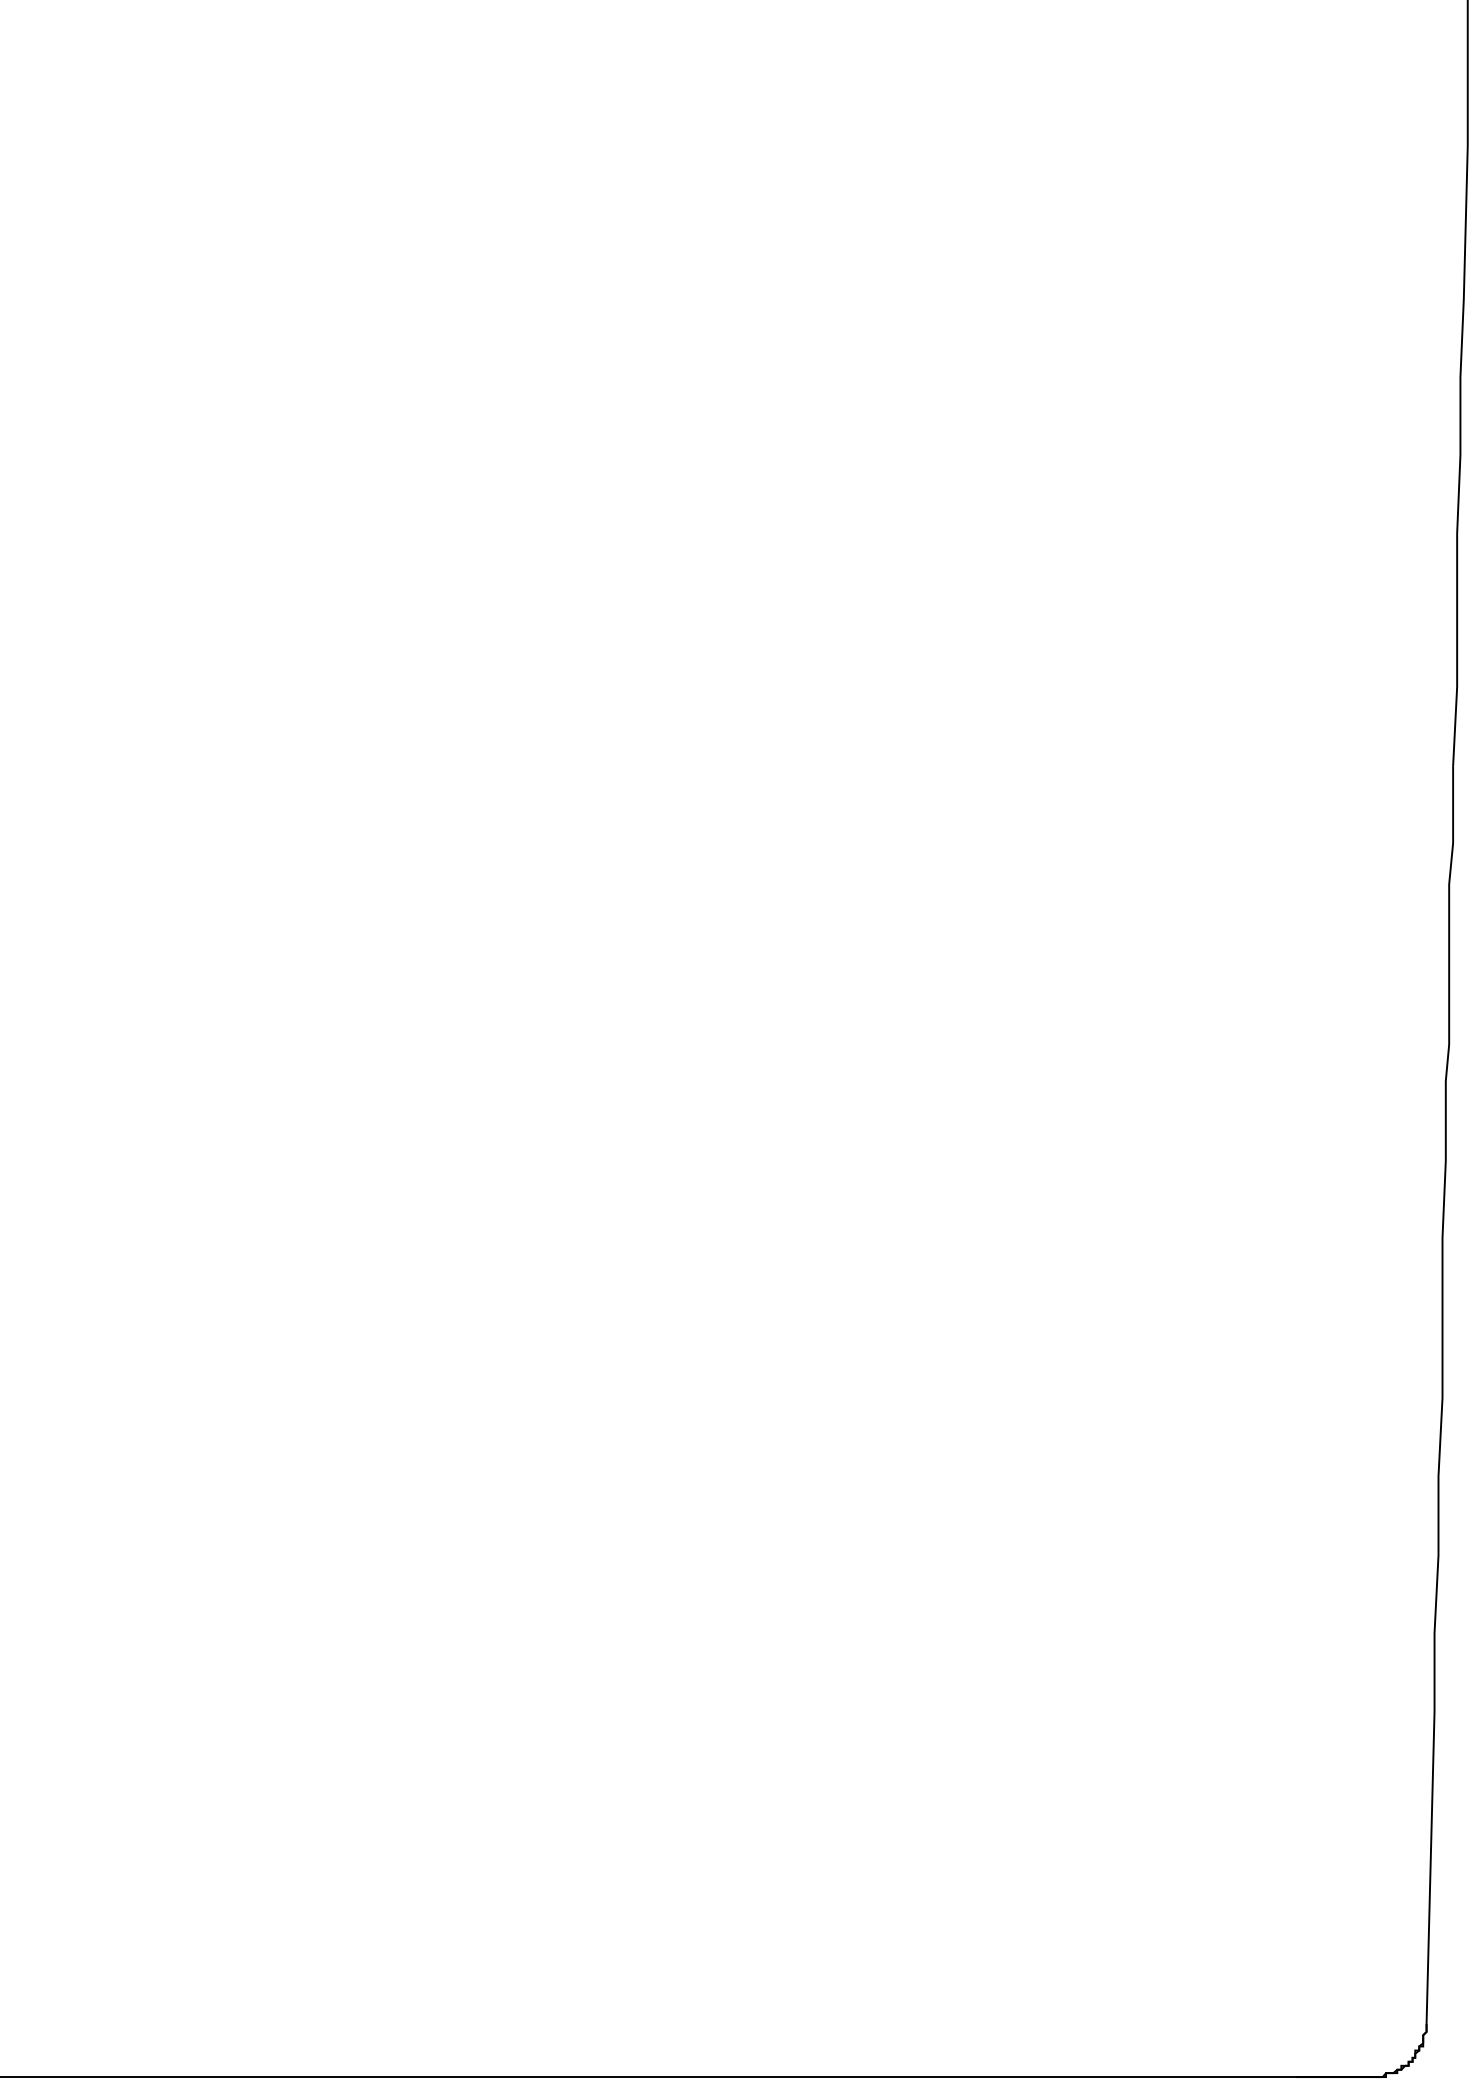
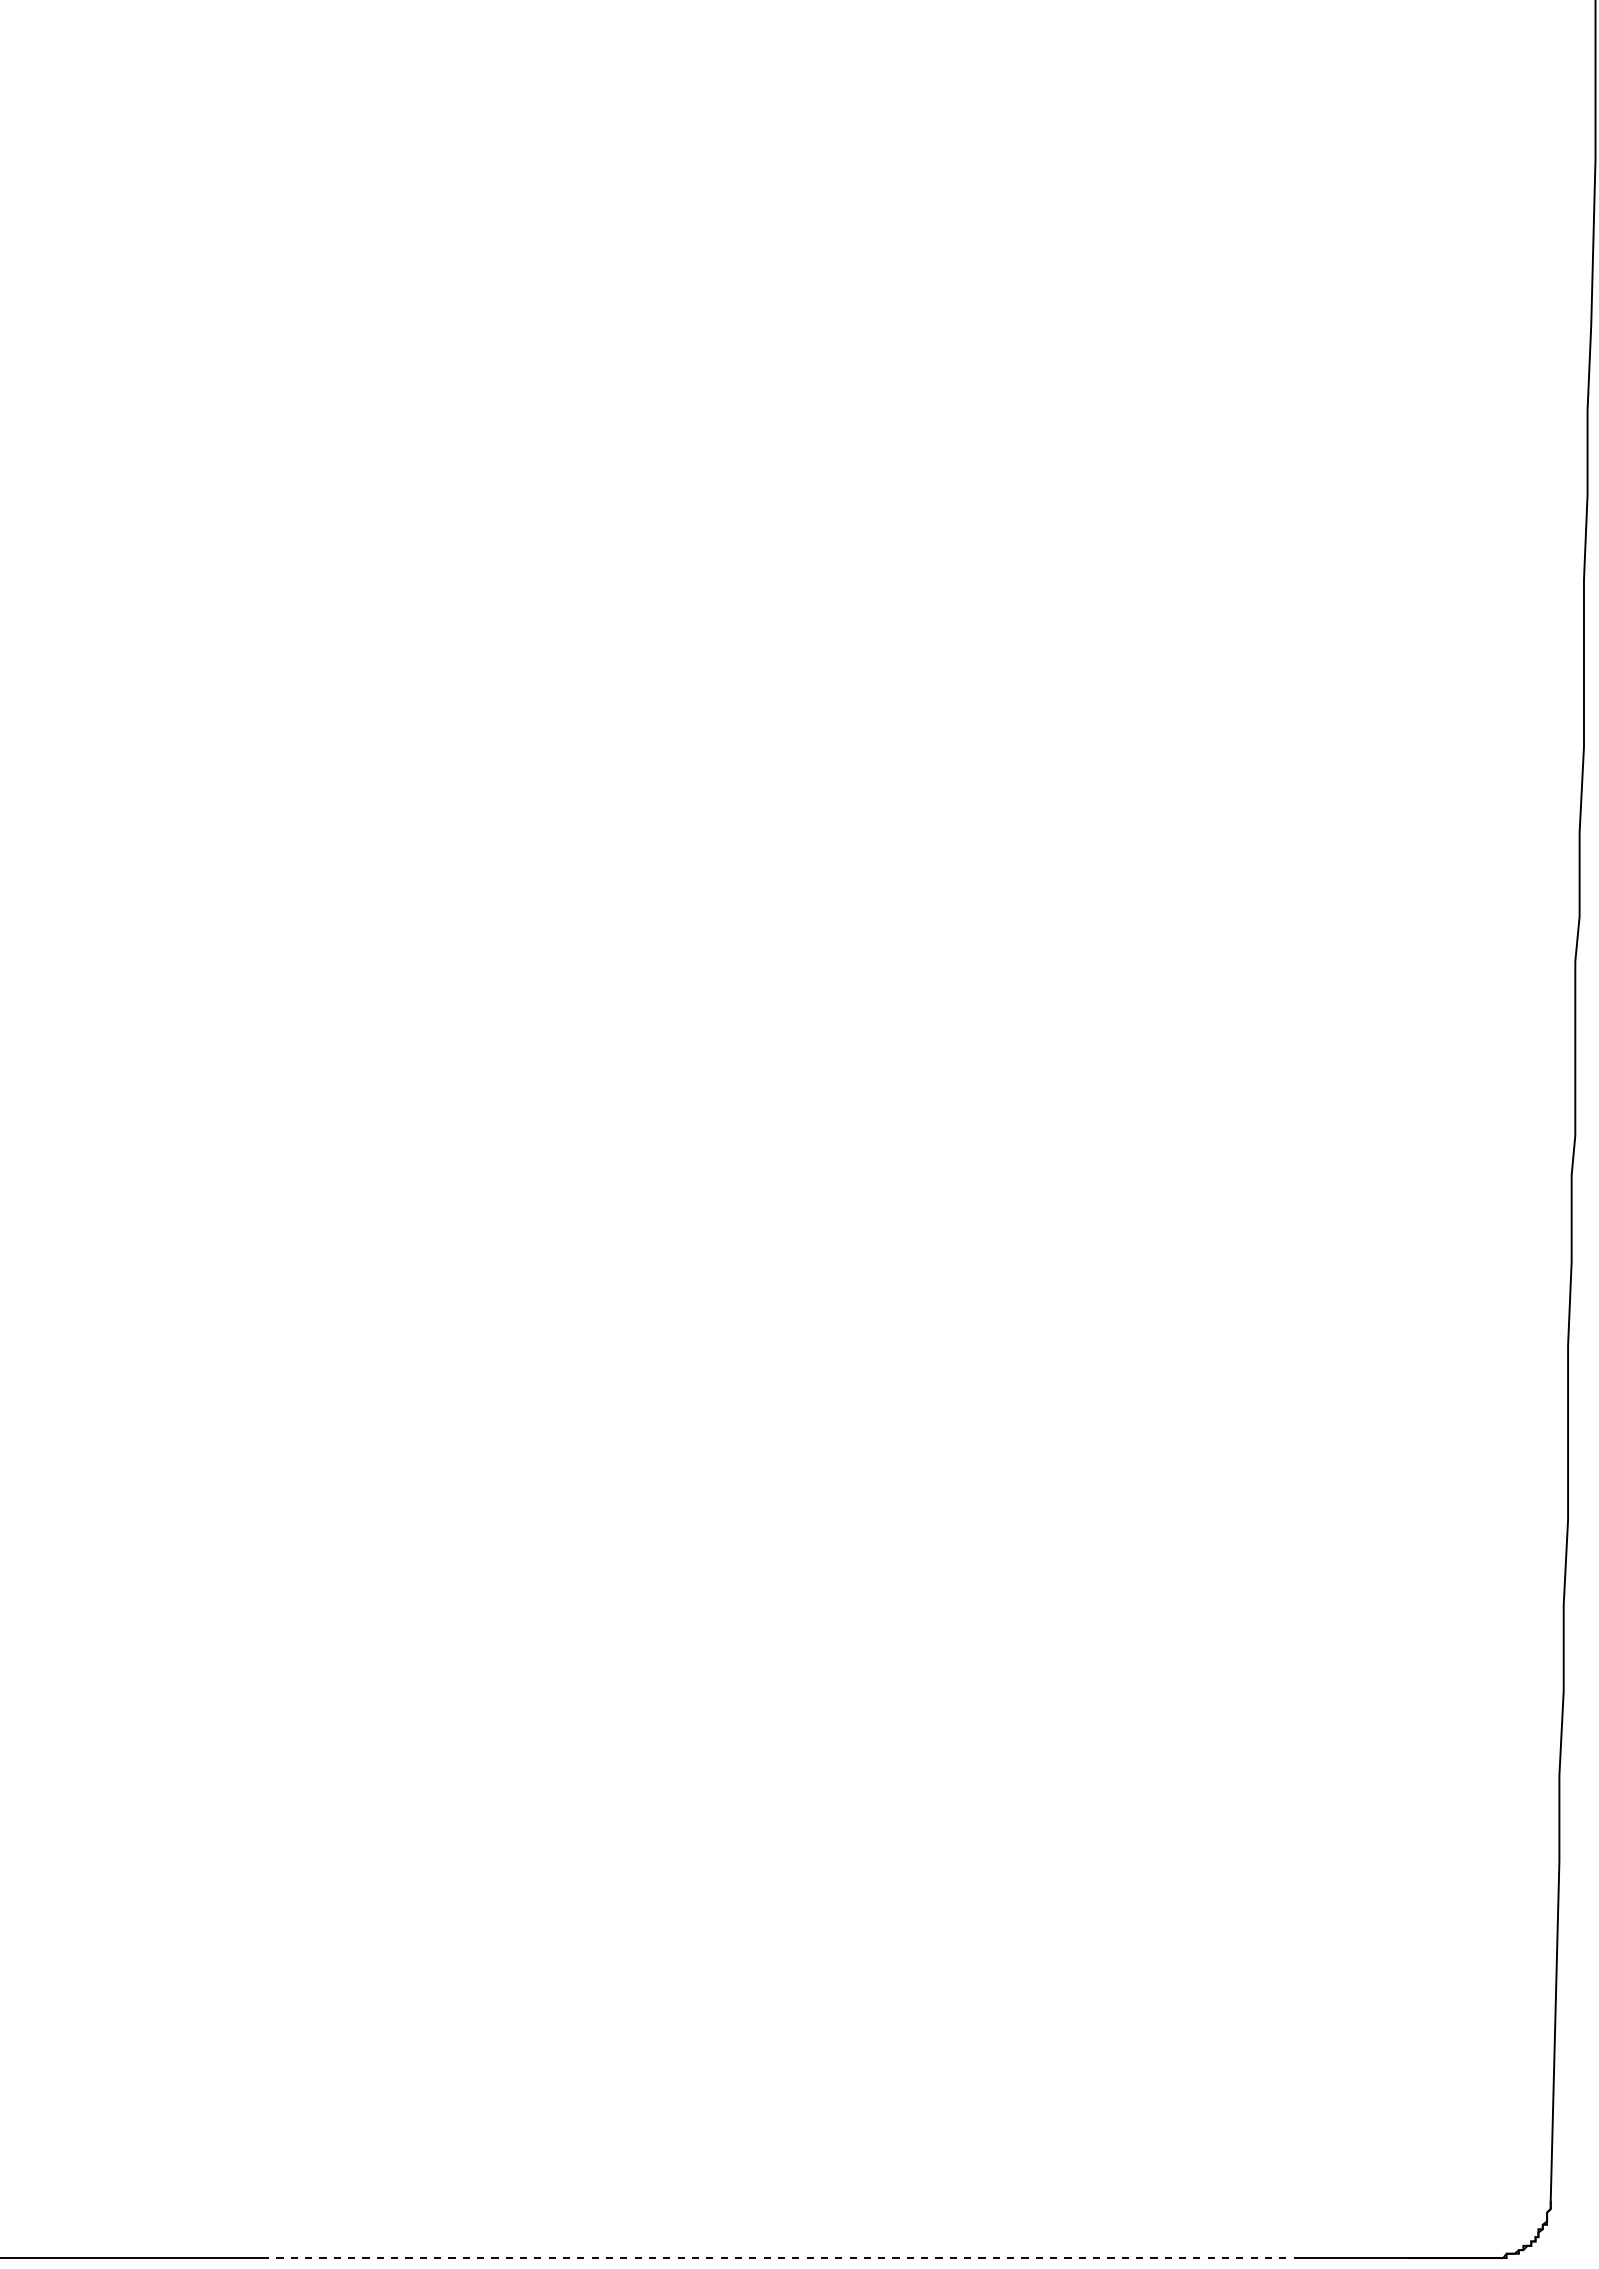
line: (718, 2077) -> (780, 2258), solid -> dashed

